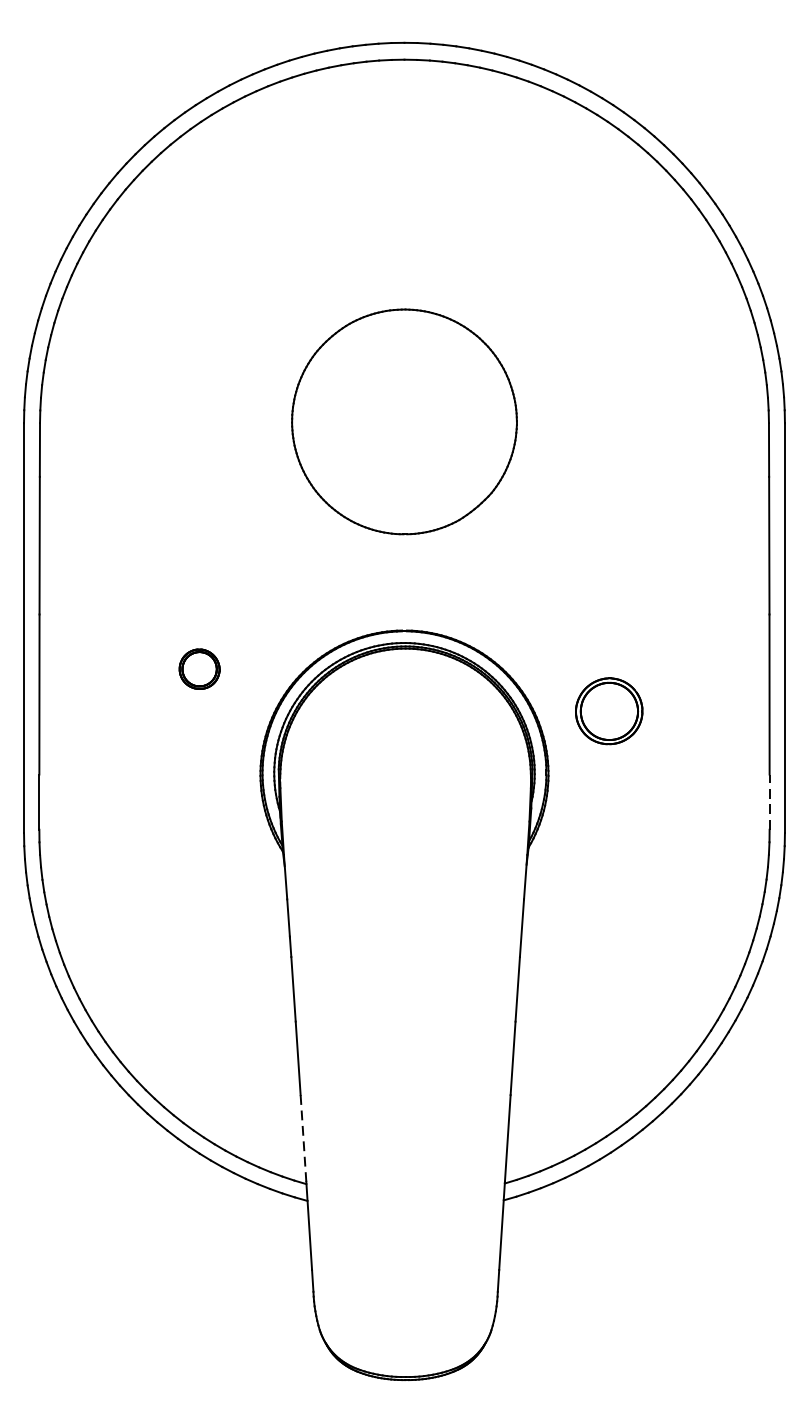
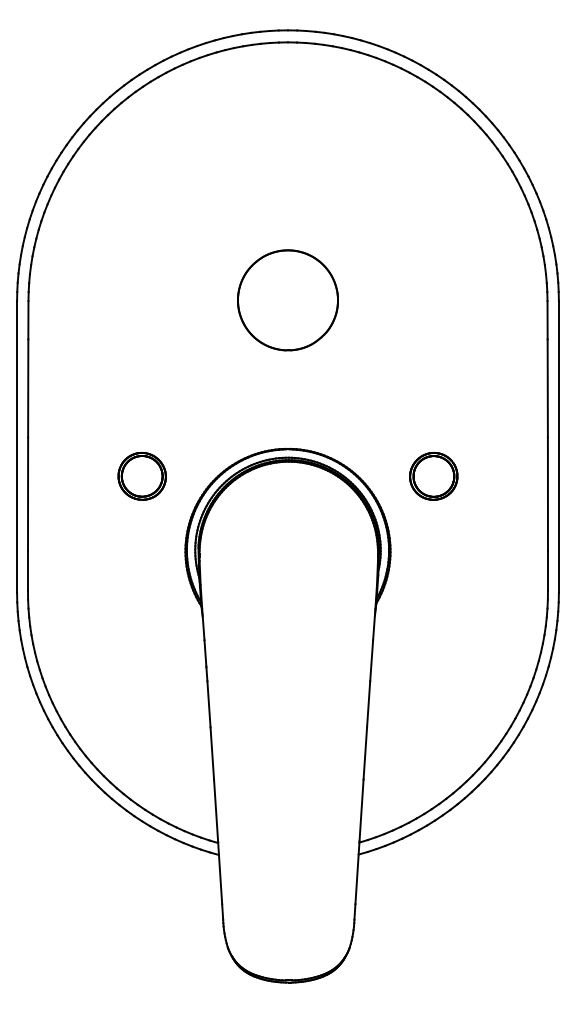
part: (403, 422) -> (287, 300), size x0.62
part: (198, 669) -> (141, 476), size x1.67
part: (608, 711) -> (433, 476), moved
line: (768, 802) -> (547, 571), dashed -> solid
line: (304, 1138) -> (216, 810), dashed -> solid

